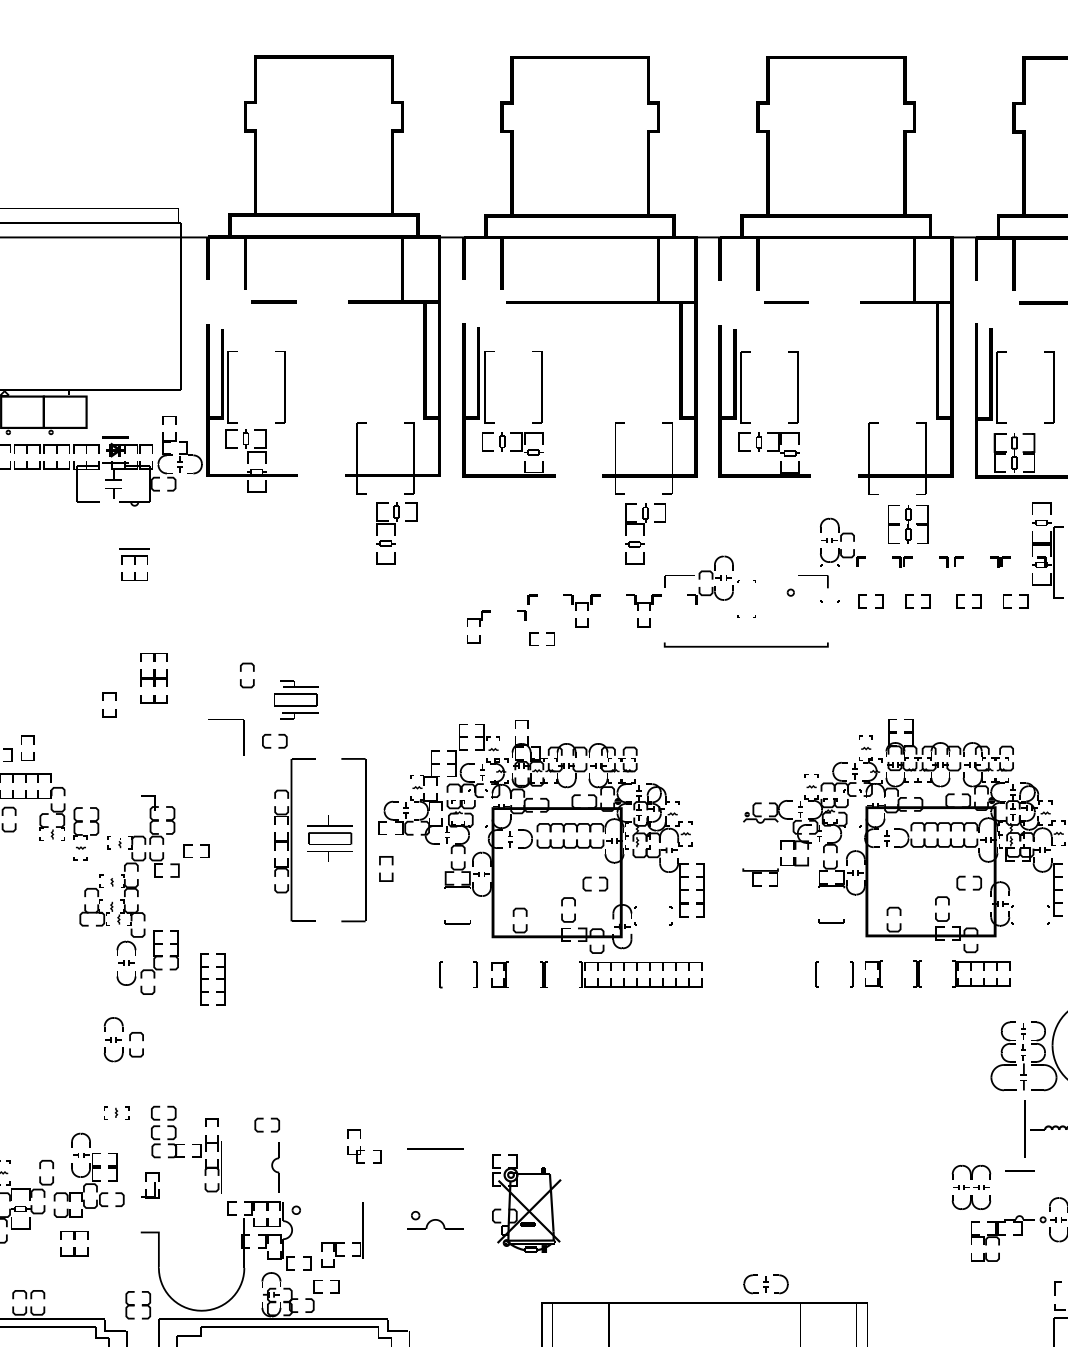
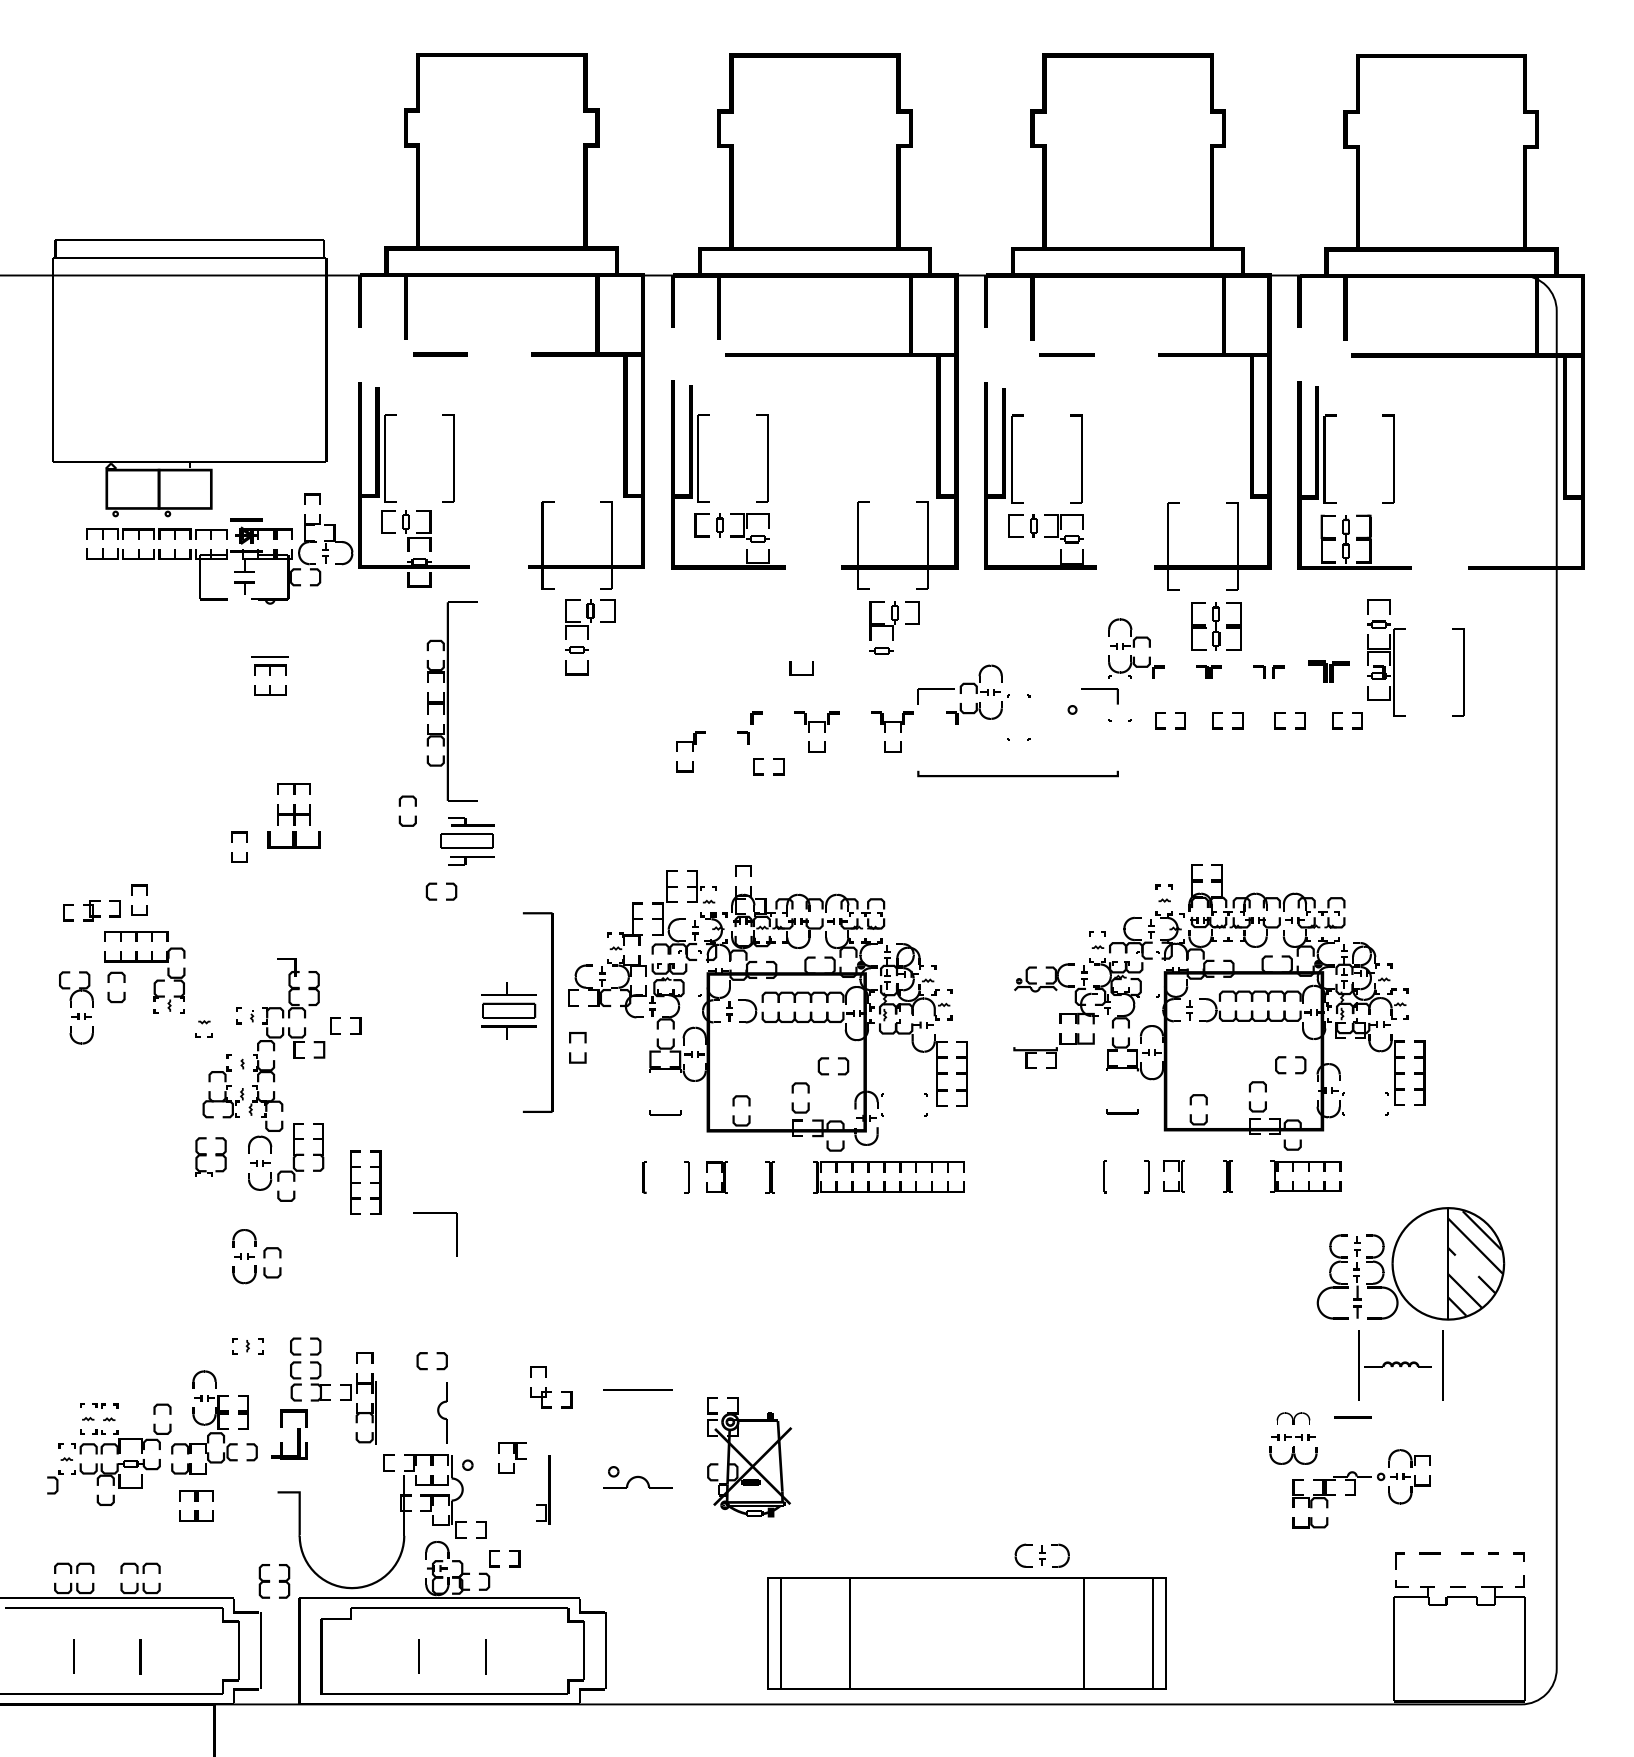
part: (634, 558) -> (801, 668), moved
part: (1000, 561) -> (1328, 671), size x1.6
part: (153, 699) -> (293, 840), size x1.6
part: (226, 719) -> (435, 1213), moved
part: (85, 822) -> (210, 1156), moved
part: (294, 840) -> (451, 701), moved
part: (971, 1172) -> (1293, 1418), size x0.7
part: (149, 1185) -> (288, 1434), size x1.6
part: (332, 1254) -> (512, 1457), moved

